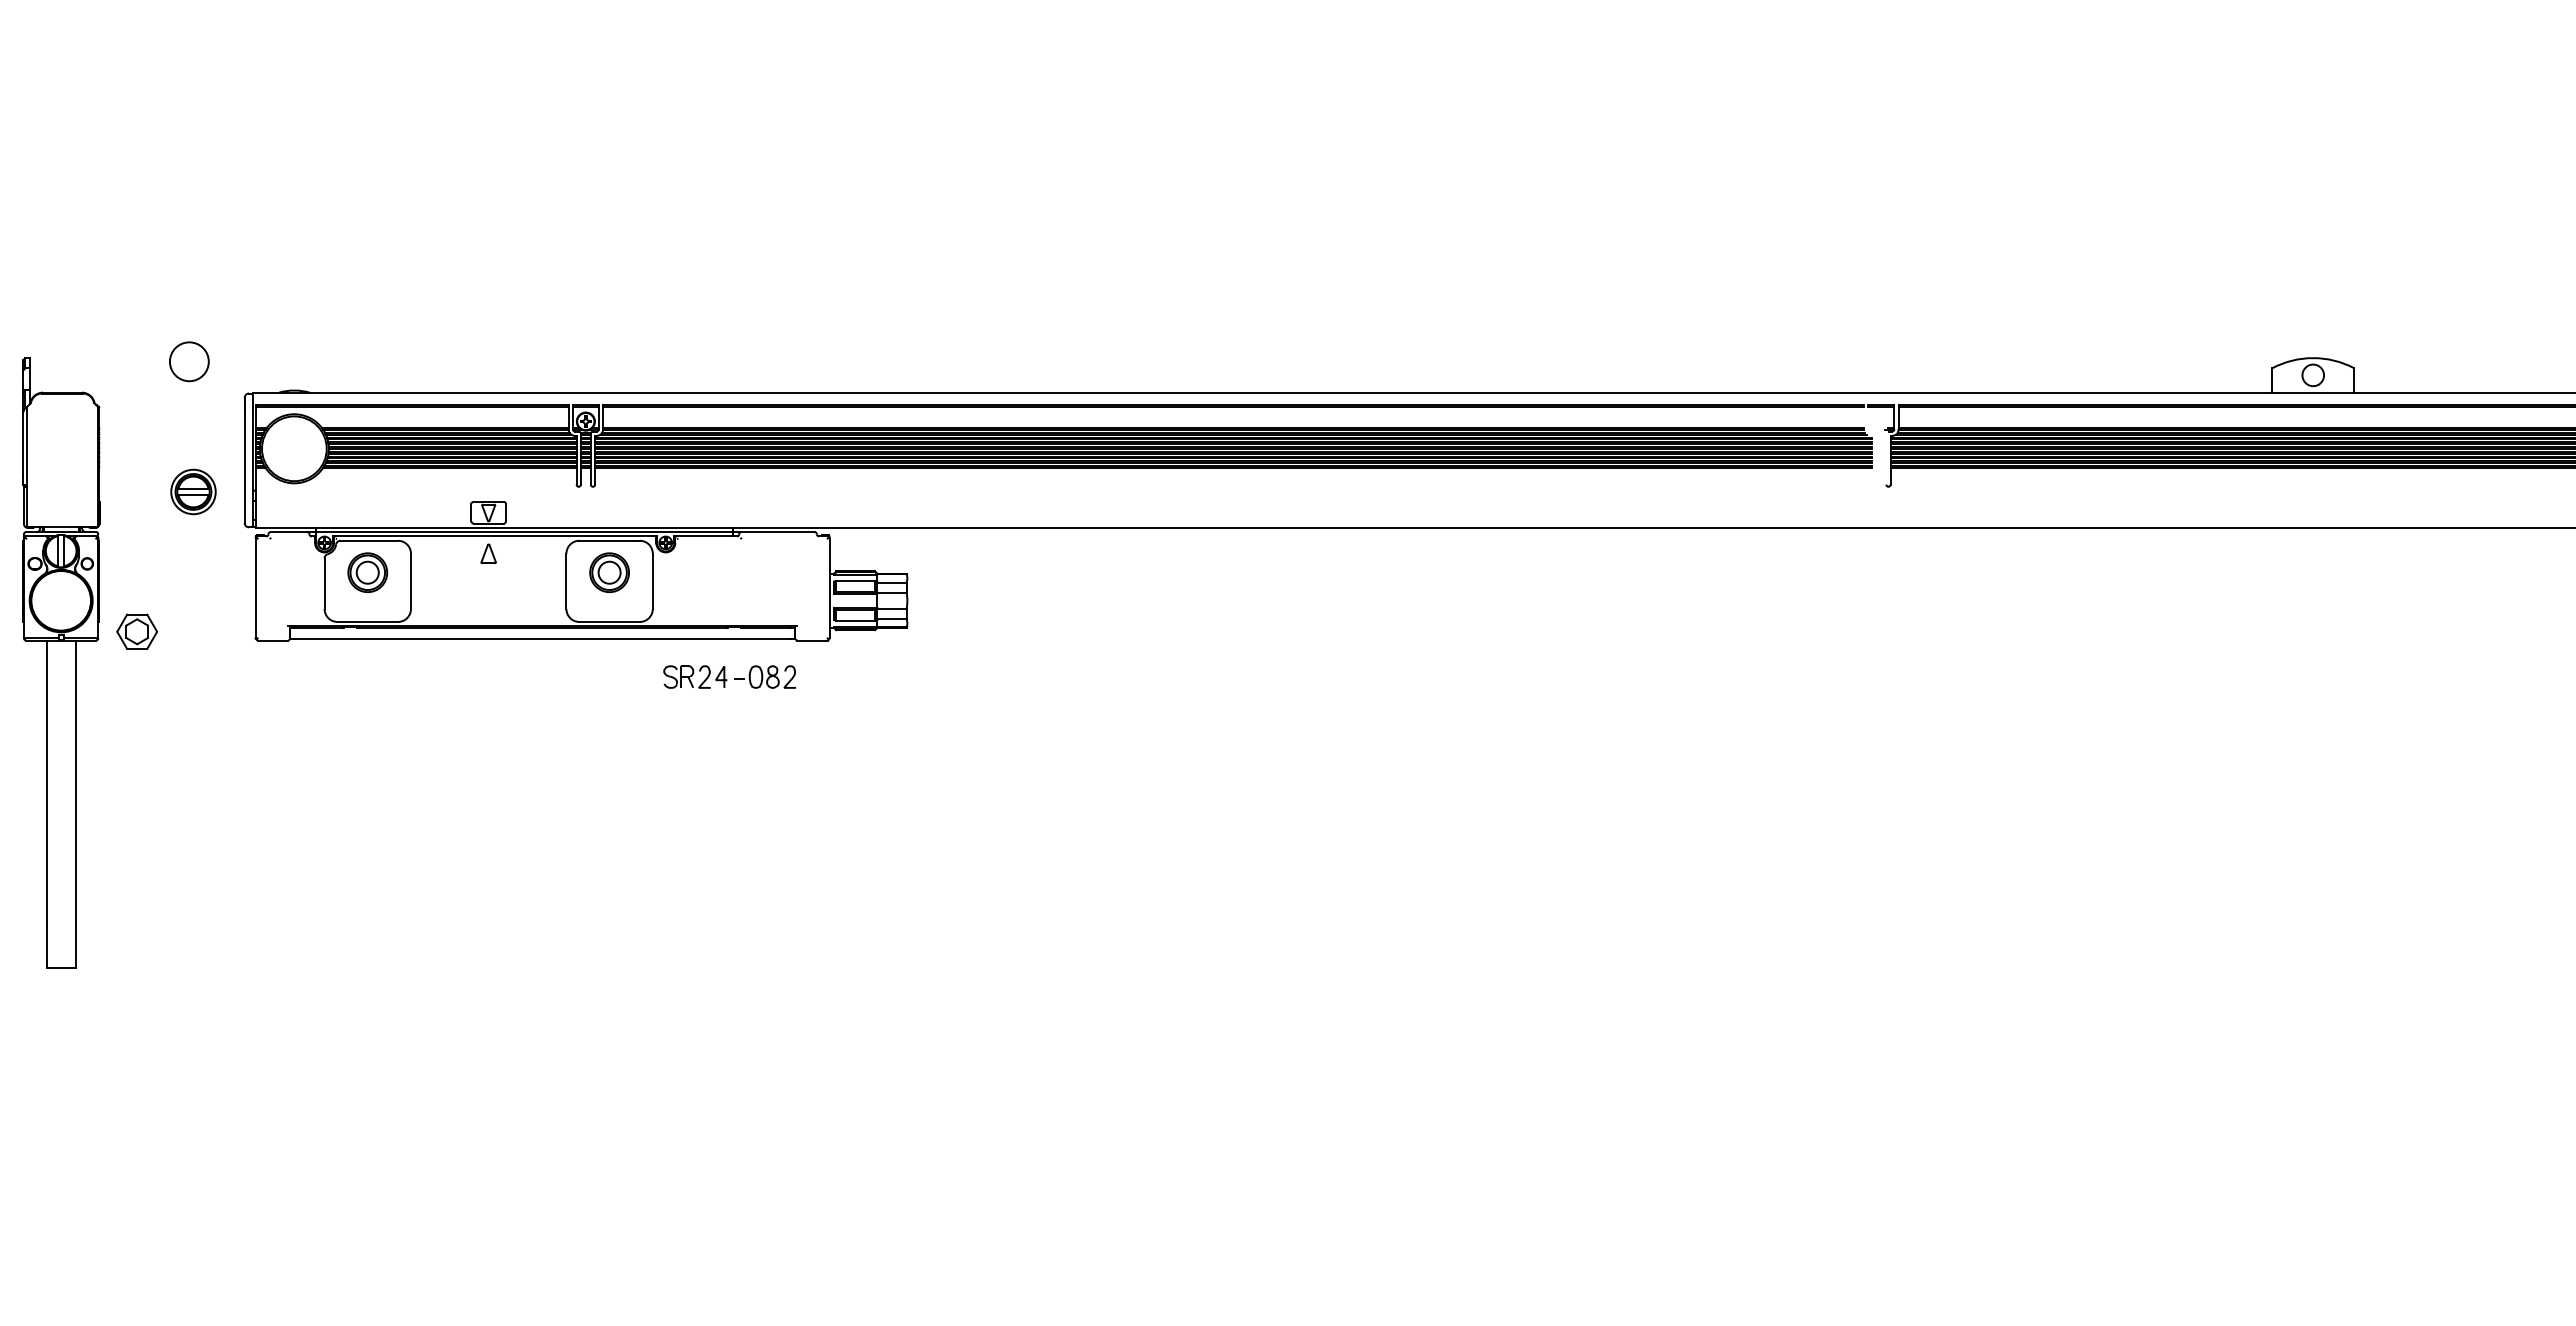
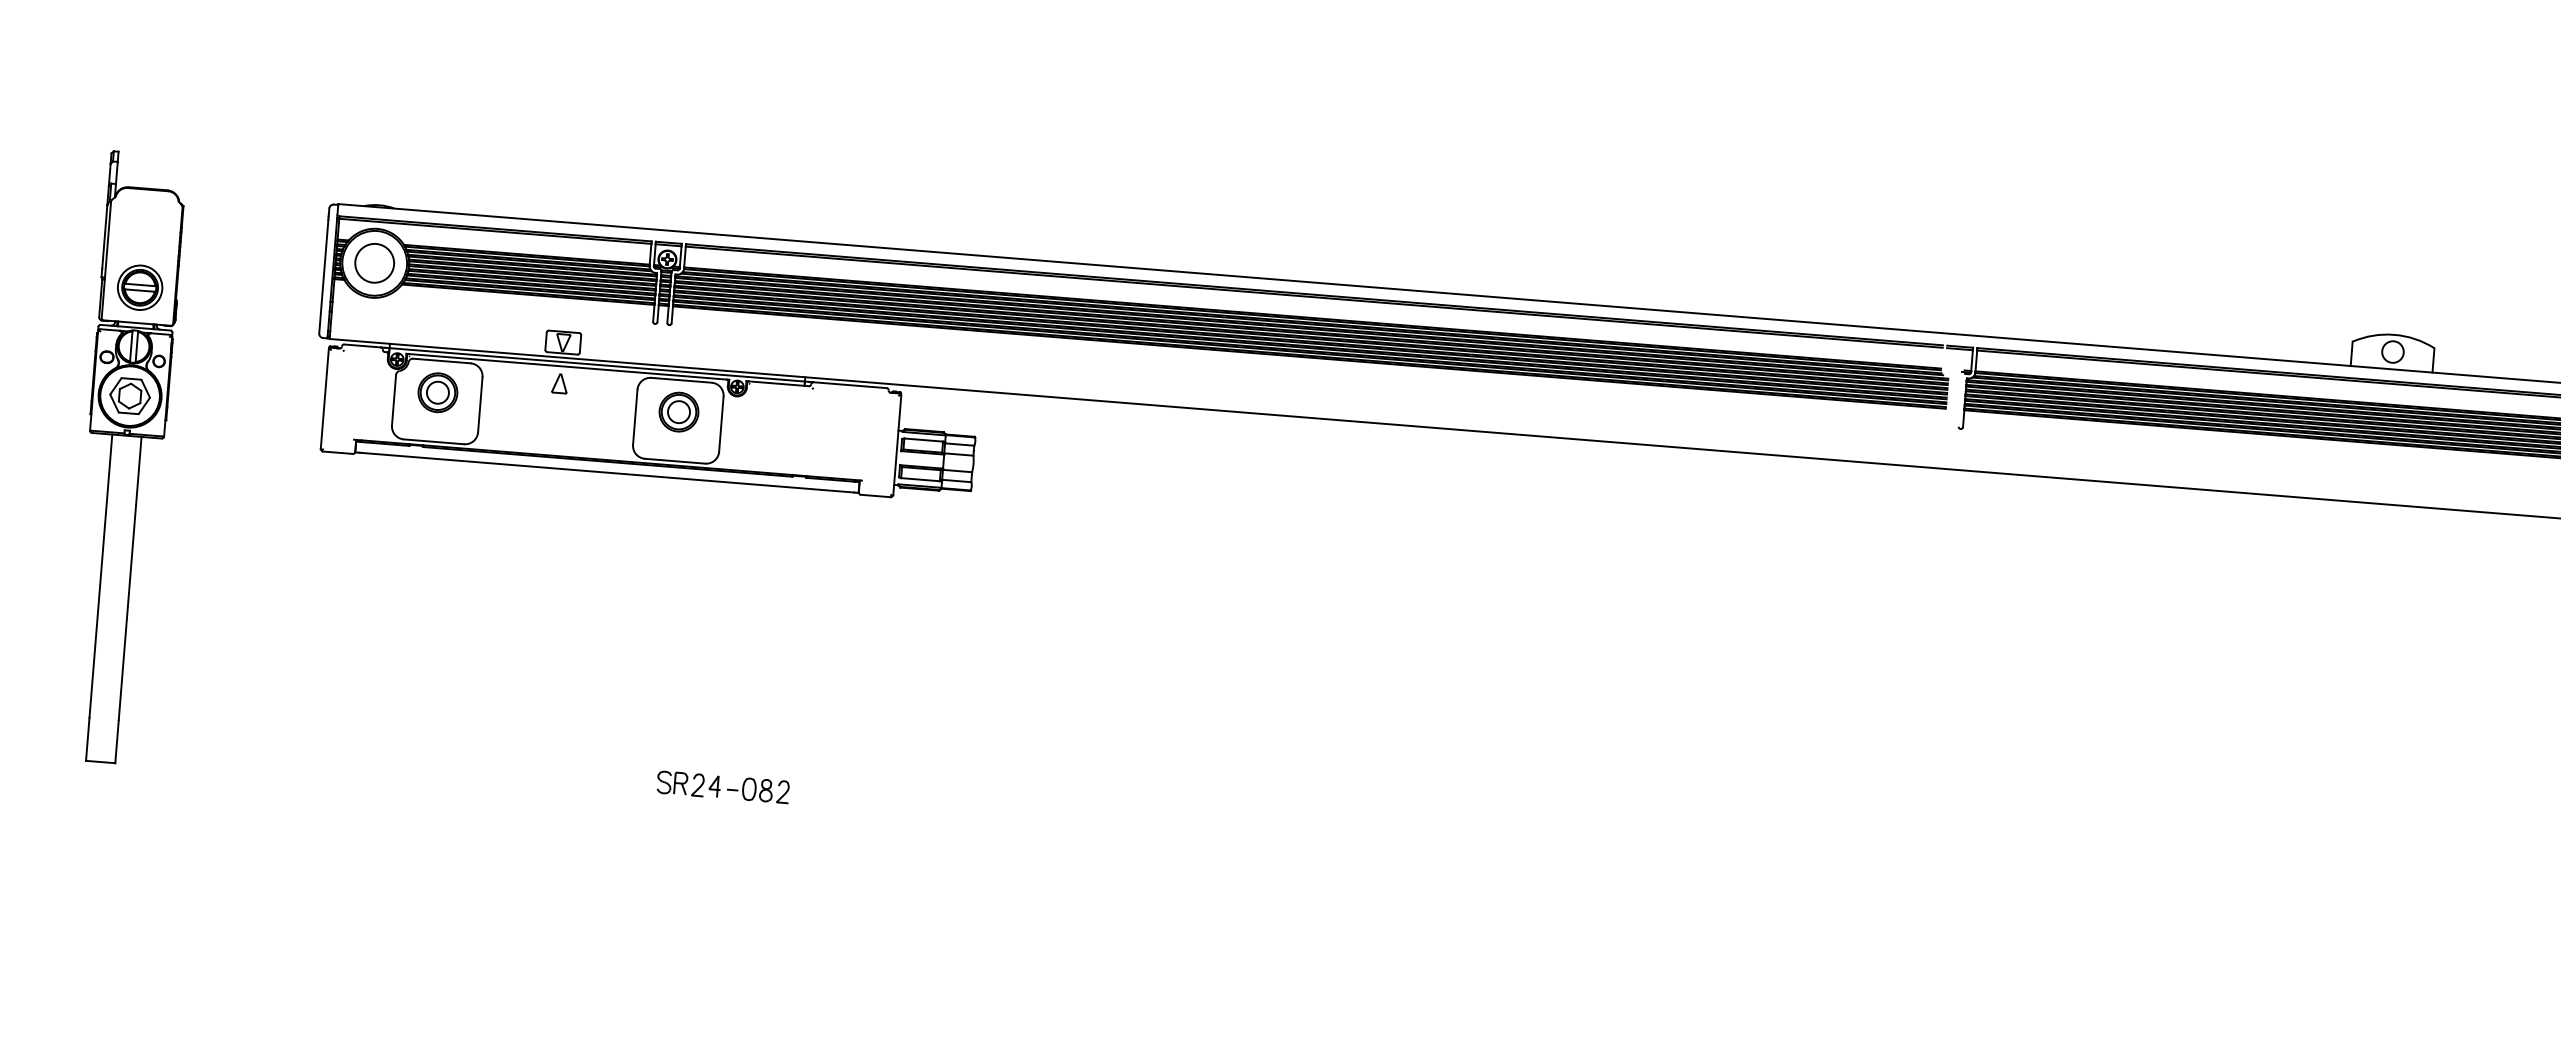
circle: (189, 361) -> (374, 263), moved
part: (193, 491) -> (140, 287), moved
part: (136, 631) -> (129, 395), moved
part: (729, 676) -> (723, 786), moved

